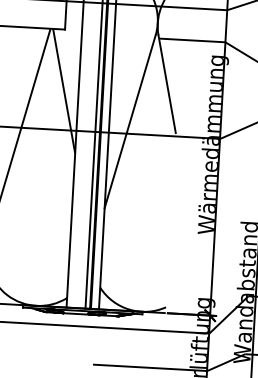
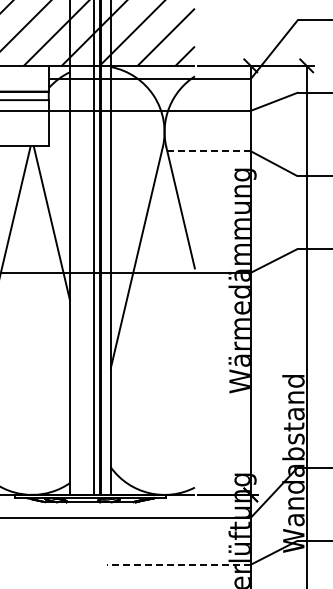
line: (192, 40) -> (209, 151), solid -> dashed
line: (150, 367) -> (179, 564), solid -> dashed

